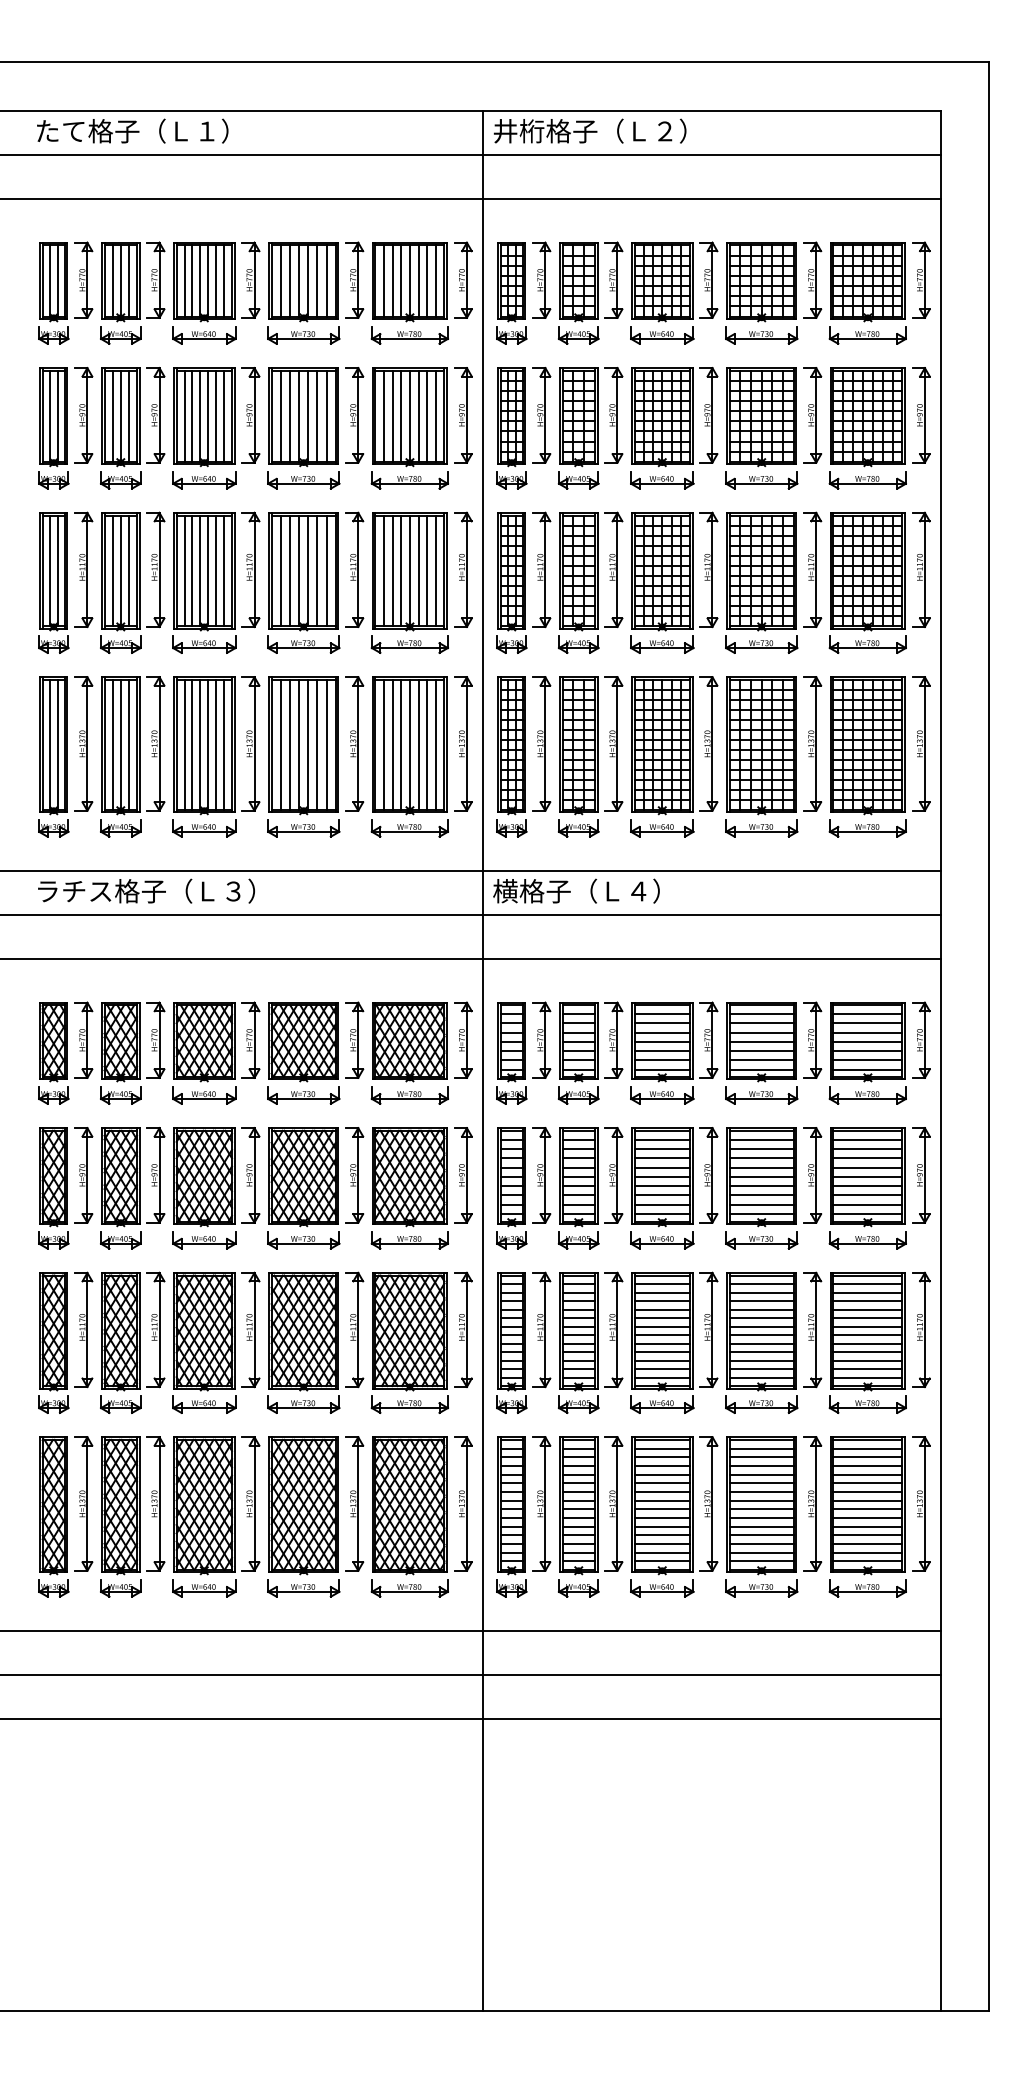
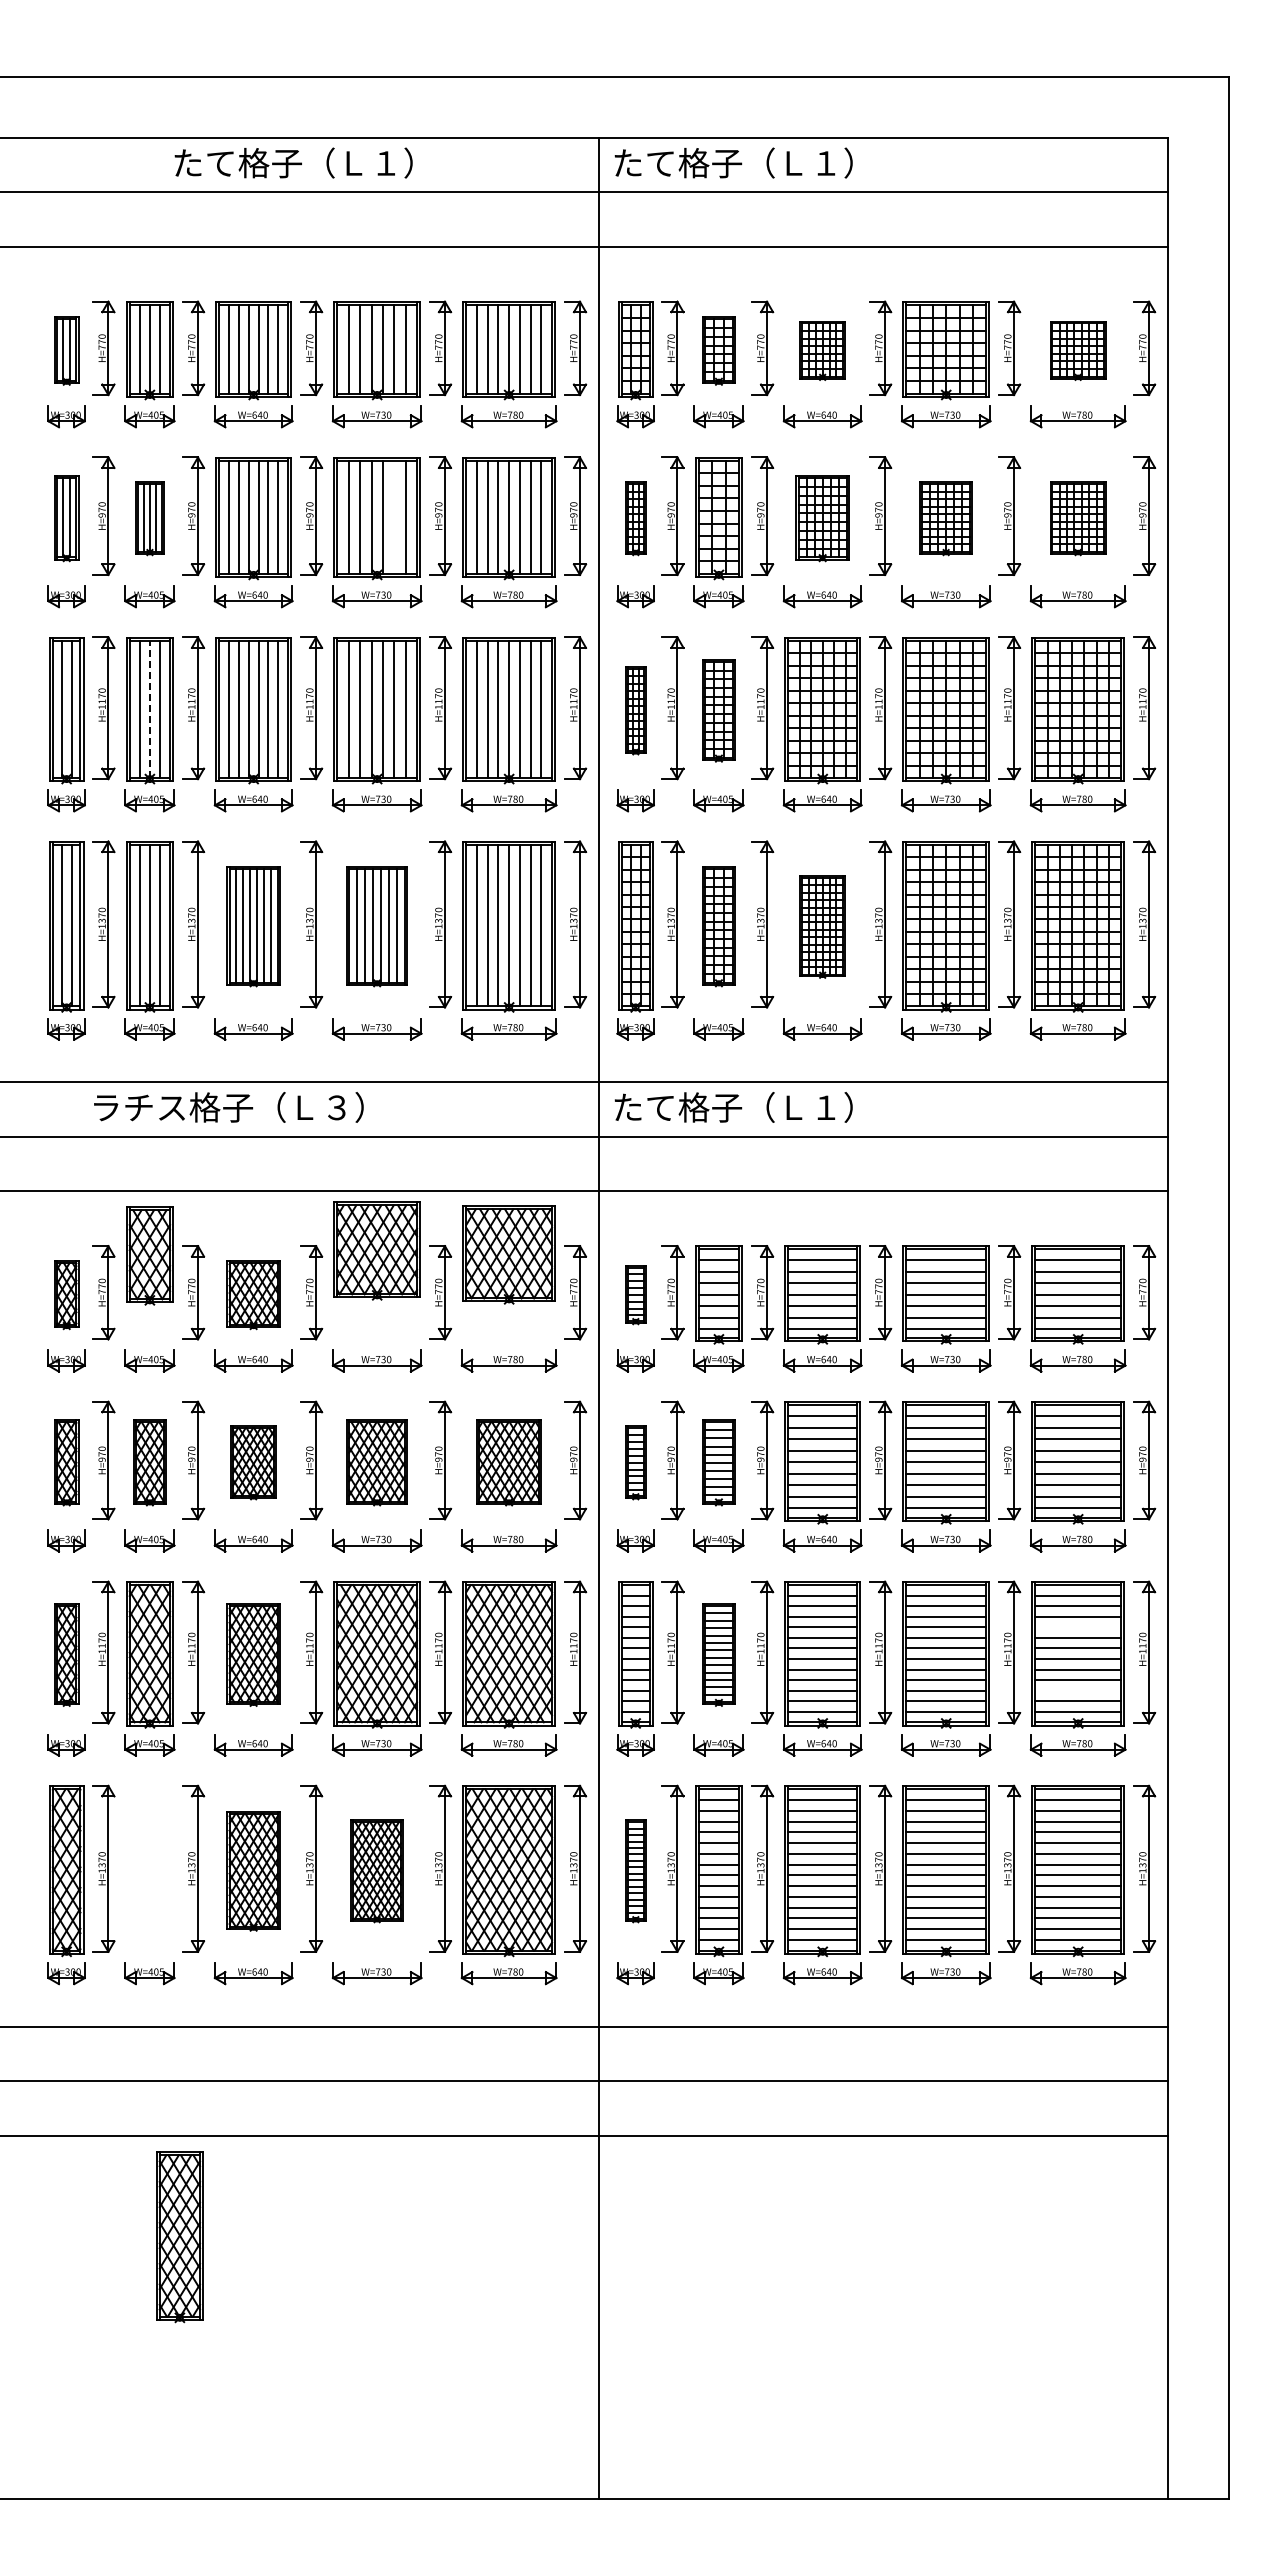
text: (132, 130) -> (293, 162), moved
text: (583, 130) -> (724, 162), 井桁格子（Ｌ２） -> たて格子（Ｌ１）
part: (53, 282) -> (66, 350), size x0.7
part: (578, 282) -> (718, 350), size x0.7
part: (662, 282) -> (822, 350), size x0.6
part: (867, 282) -> (1077, 350), size x0.6
line: (317, 415) -> (394, 516), removed
part: (53, 417) -> (66, 518), size x0.7
part: (120, 417) -> (149, 518), size x0.6
part: (511, 417) -> (635, 518), size x0.6
part: (662, 417) -> (822, 518), size x0.7
part: (761, 417) -> (945, 518), size x0.6
part: (867, 417) -> (1077, 518), size x0.6
line: (120, 570) -> (149, 709), solid -> dashed
part: (511, 571) -> (635, 710), size x0.6
part: (578, 571) -> (718, 710), size x0.7
part: (204, 745) -> (253, 926), size x0.7
part: (303, 745) -> (376, 926), size x0.7
part: (578, 745) -> (718, 926), size x0.7
part: (662, 745) -> (822, 926), size x0.6
text: (589, 890) -> (732, 1106), 横格子（Ｌ４） -> たて格子（Ｌ１）
text: (146, 891) -> (228, 1107), moved
part: (53, 1041) -> (66, 1294), size x0.7
part: (120, 1041) -> (149, 1255), moved
part: (204, 1041) -> (253, 1294), size x0.7
part: (303, 1041) -> (376, 1250), moved
part: (409, 1041) -> (508, 1254), moved
part: (511, 1041) -> (635, 1294), size x0.6
part: (53, 1176) -> (66, 1462), size x0.7
part: (120, 1176) -> (149, 1462), size x0.7
part: (204, 1176) -> (253, 1462), size x0.6
part: (303, 1176) -> (376, 1462), size x0.7
part: (409, 1176) -> (508, 1462), size x0.7
part: (511, 1176) -> (635, 1462), size x0.6
part: (578, 1176) -> (718, 1462), size x0.7
line: (868, 1309) -> (1078, 1627), removed
part: (53, 1331) -> (66, 1654), size x0.7
part: (204, 1331) -> (253, 1654), size x0.7
part: (578, 1331) -> (718, 1654), size x0.7
line: (868, 1360) -> (1078, 1690), removed
part: (120, 1506) -> (179, 2237), moved
part: (204, 1506) -> (253, 1871), size x0.7
part: (303, 1506) -> (376, 1871), size x0.6
part: (511, 1506) -> (635, 1871), size x0.6

